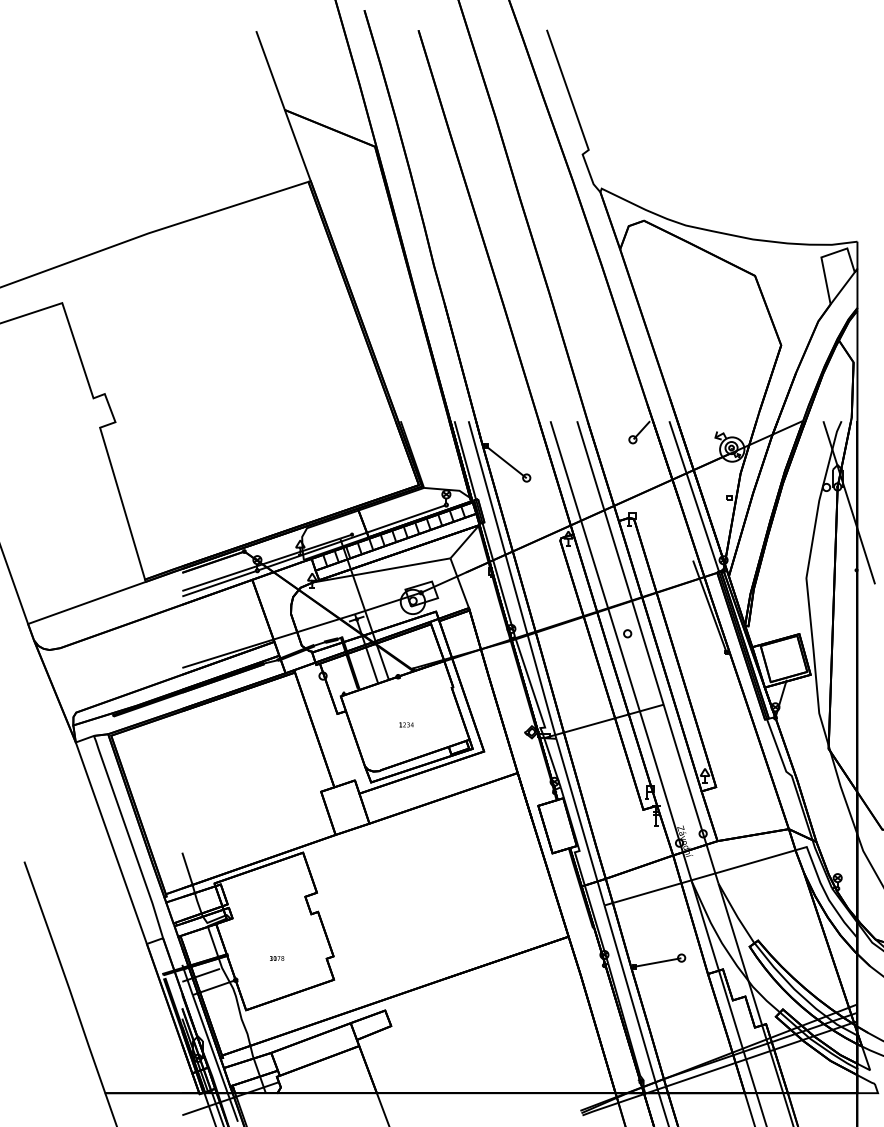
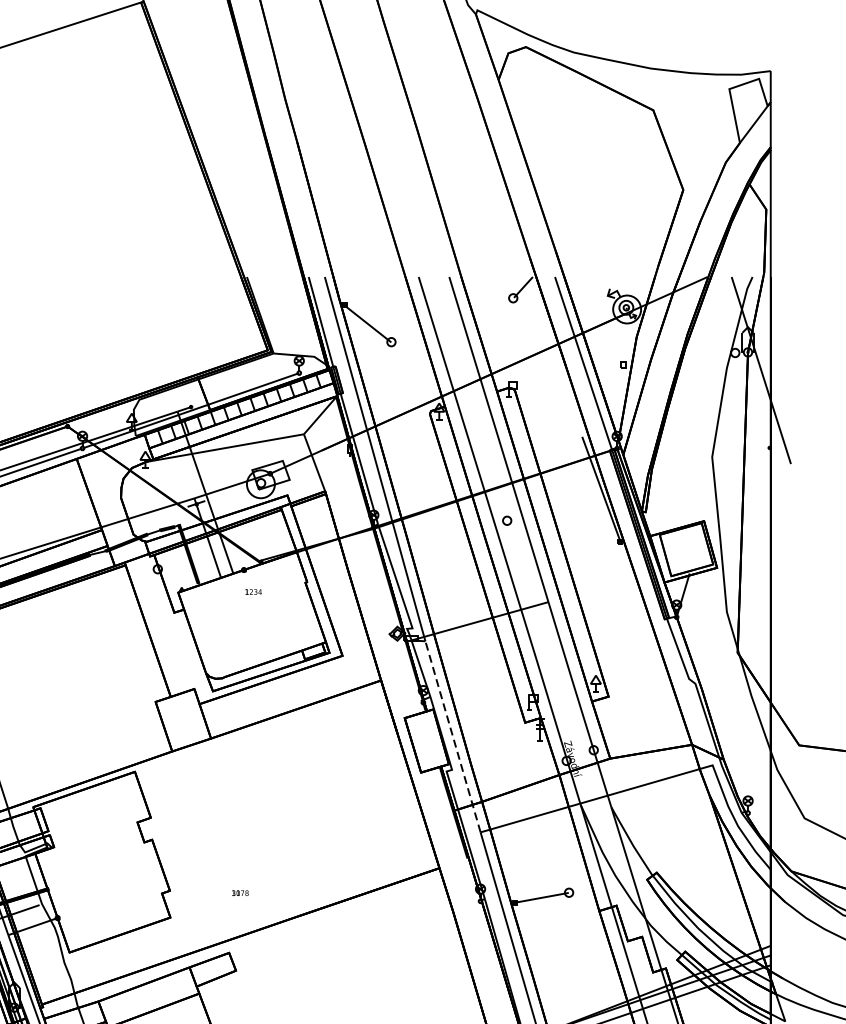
text: (406, 724) -> (253, 591), moved
line: (580, 822) -> (453, 737), solid -> dashed
text: (277, 958) -> (240, 893), moved

